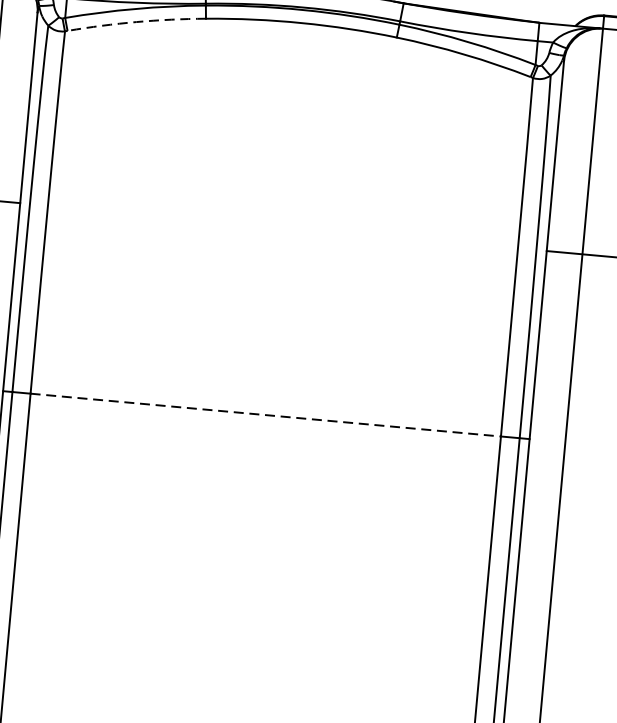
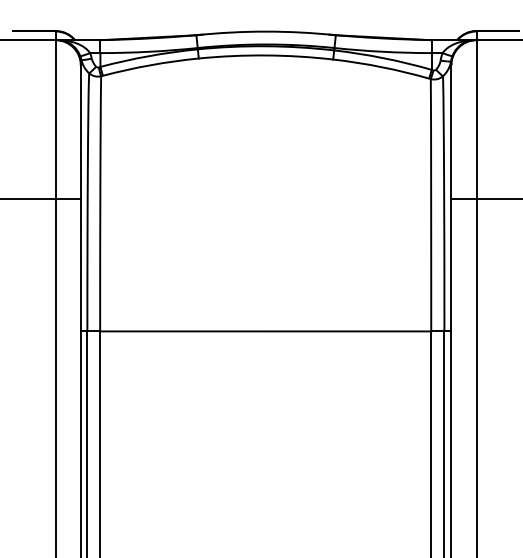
arc: (136, 22) -> (150, 65), dashed -> solid
line: (265, 415) -> (265, 331), dashed -> solid

